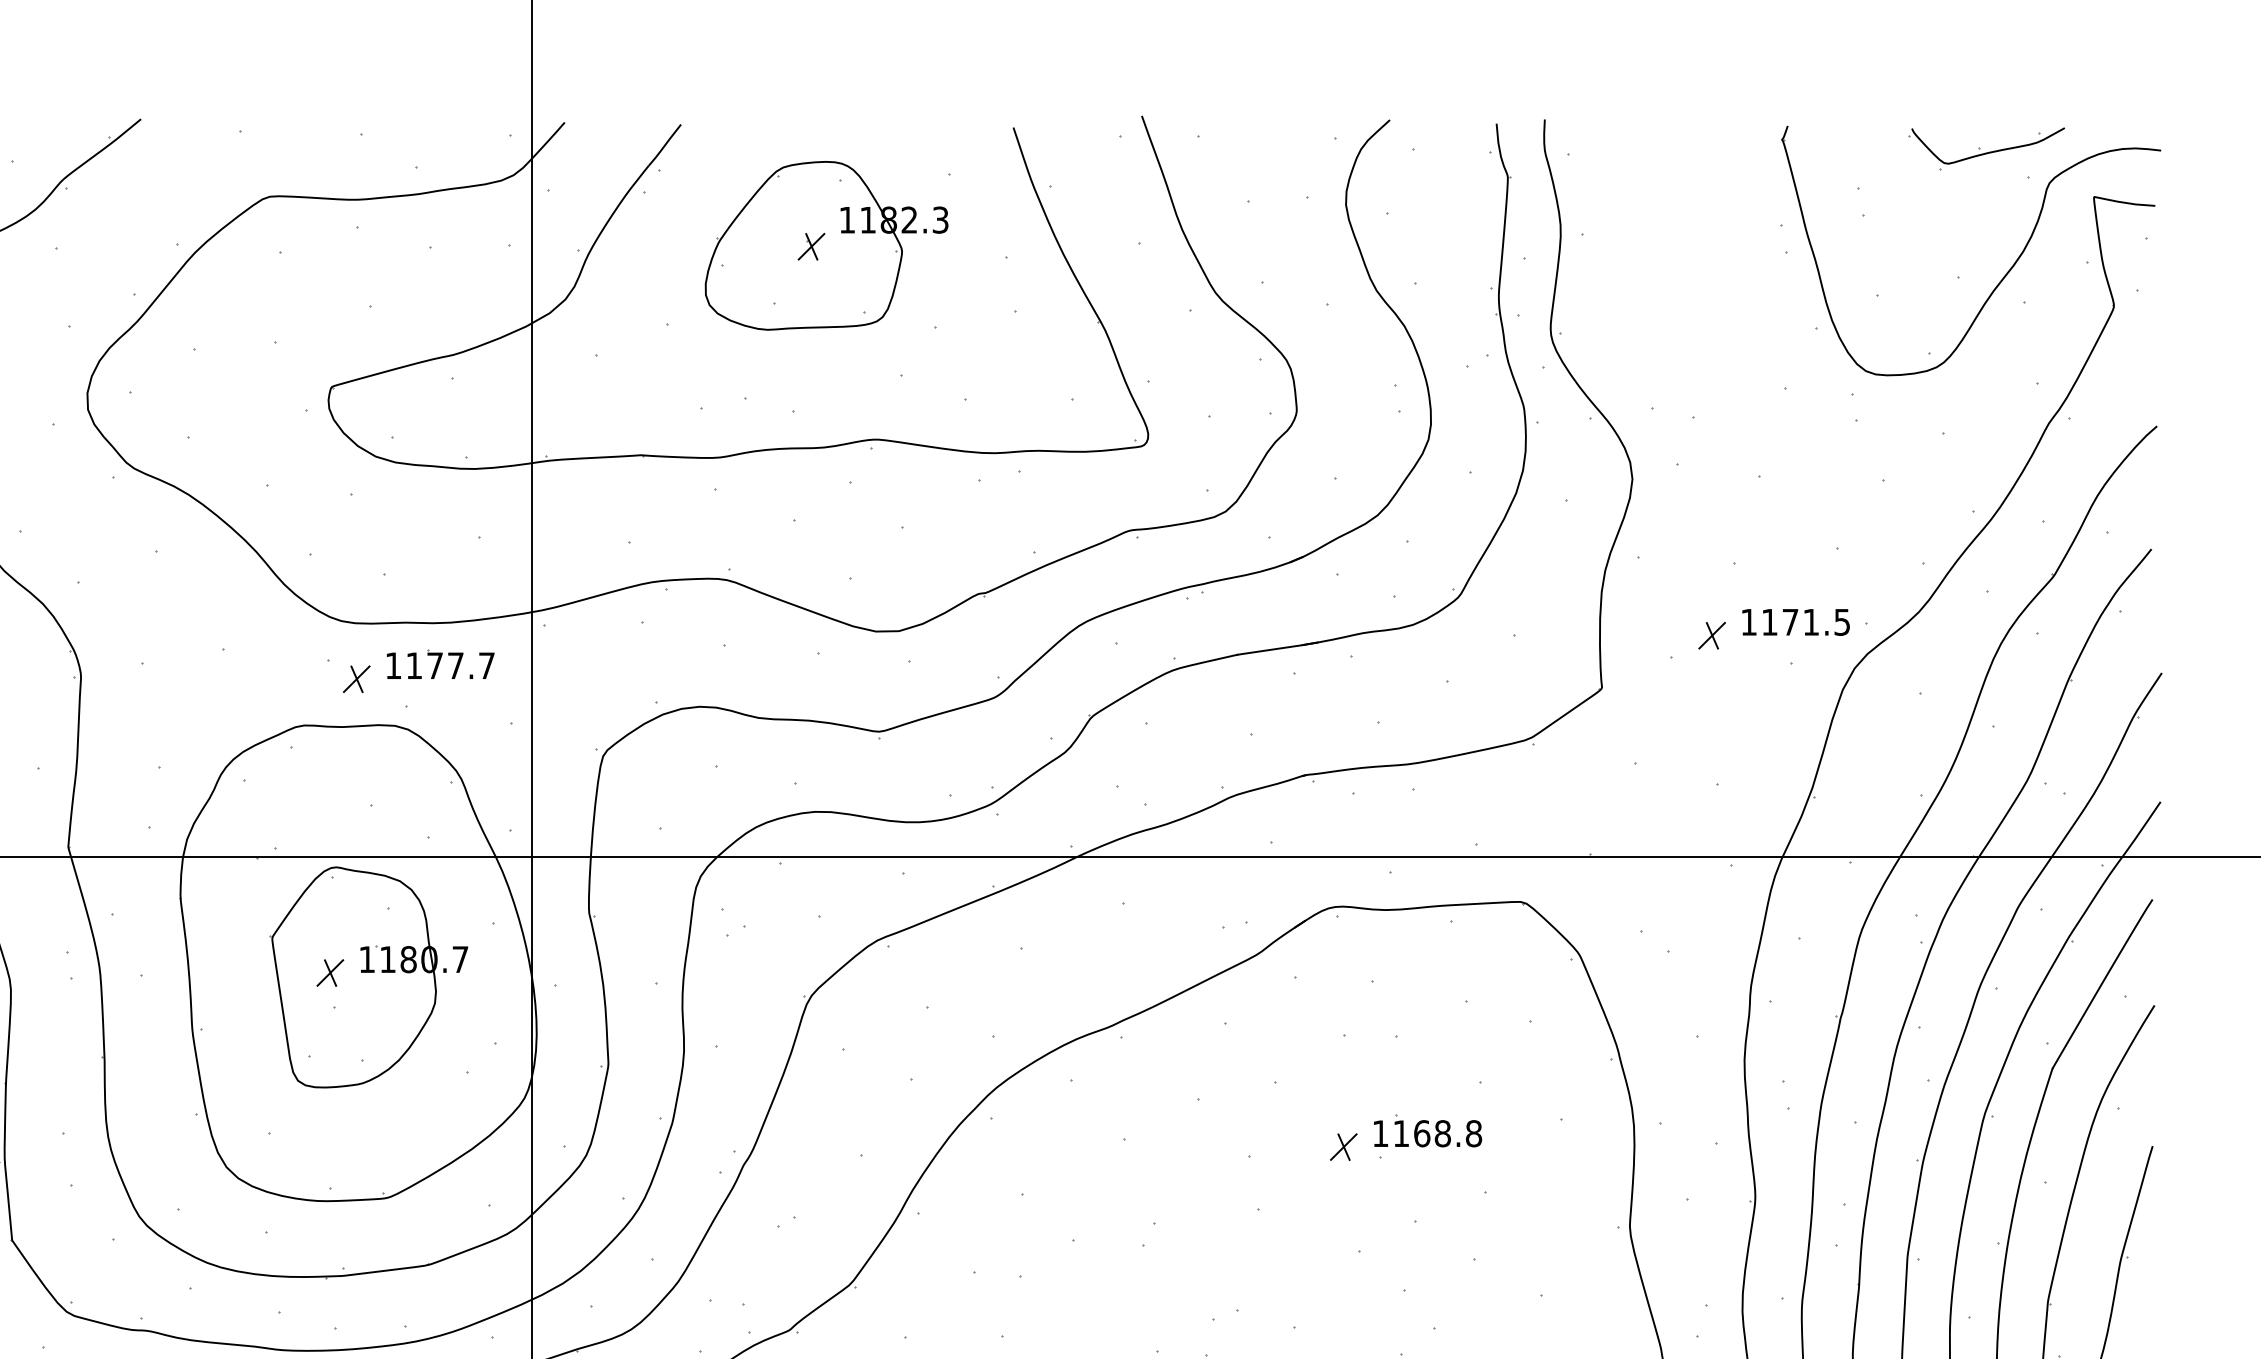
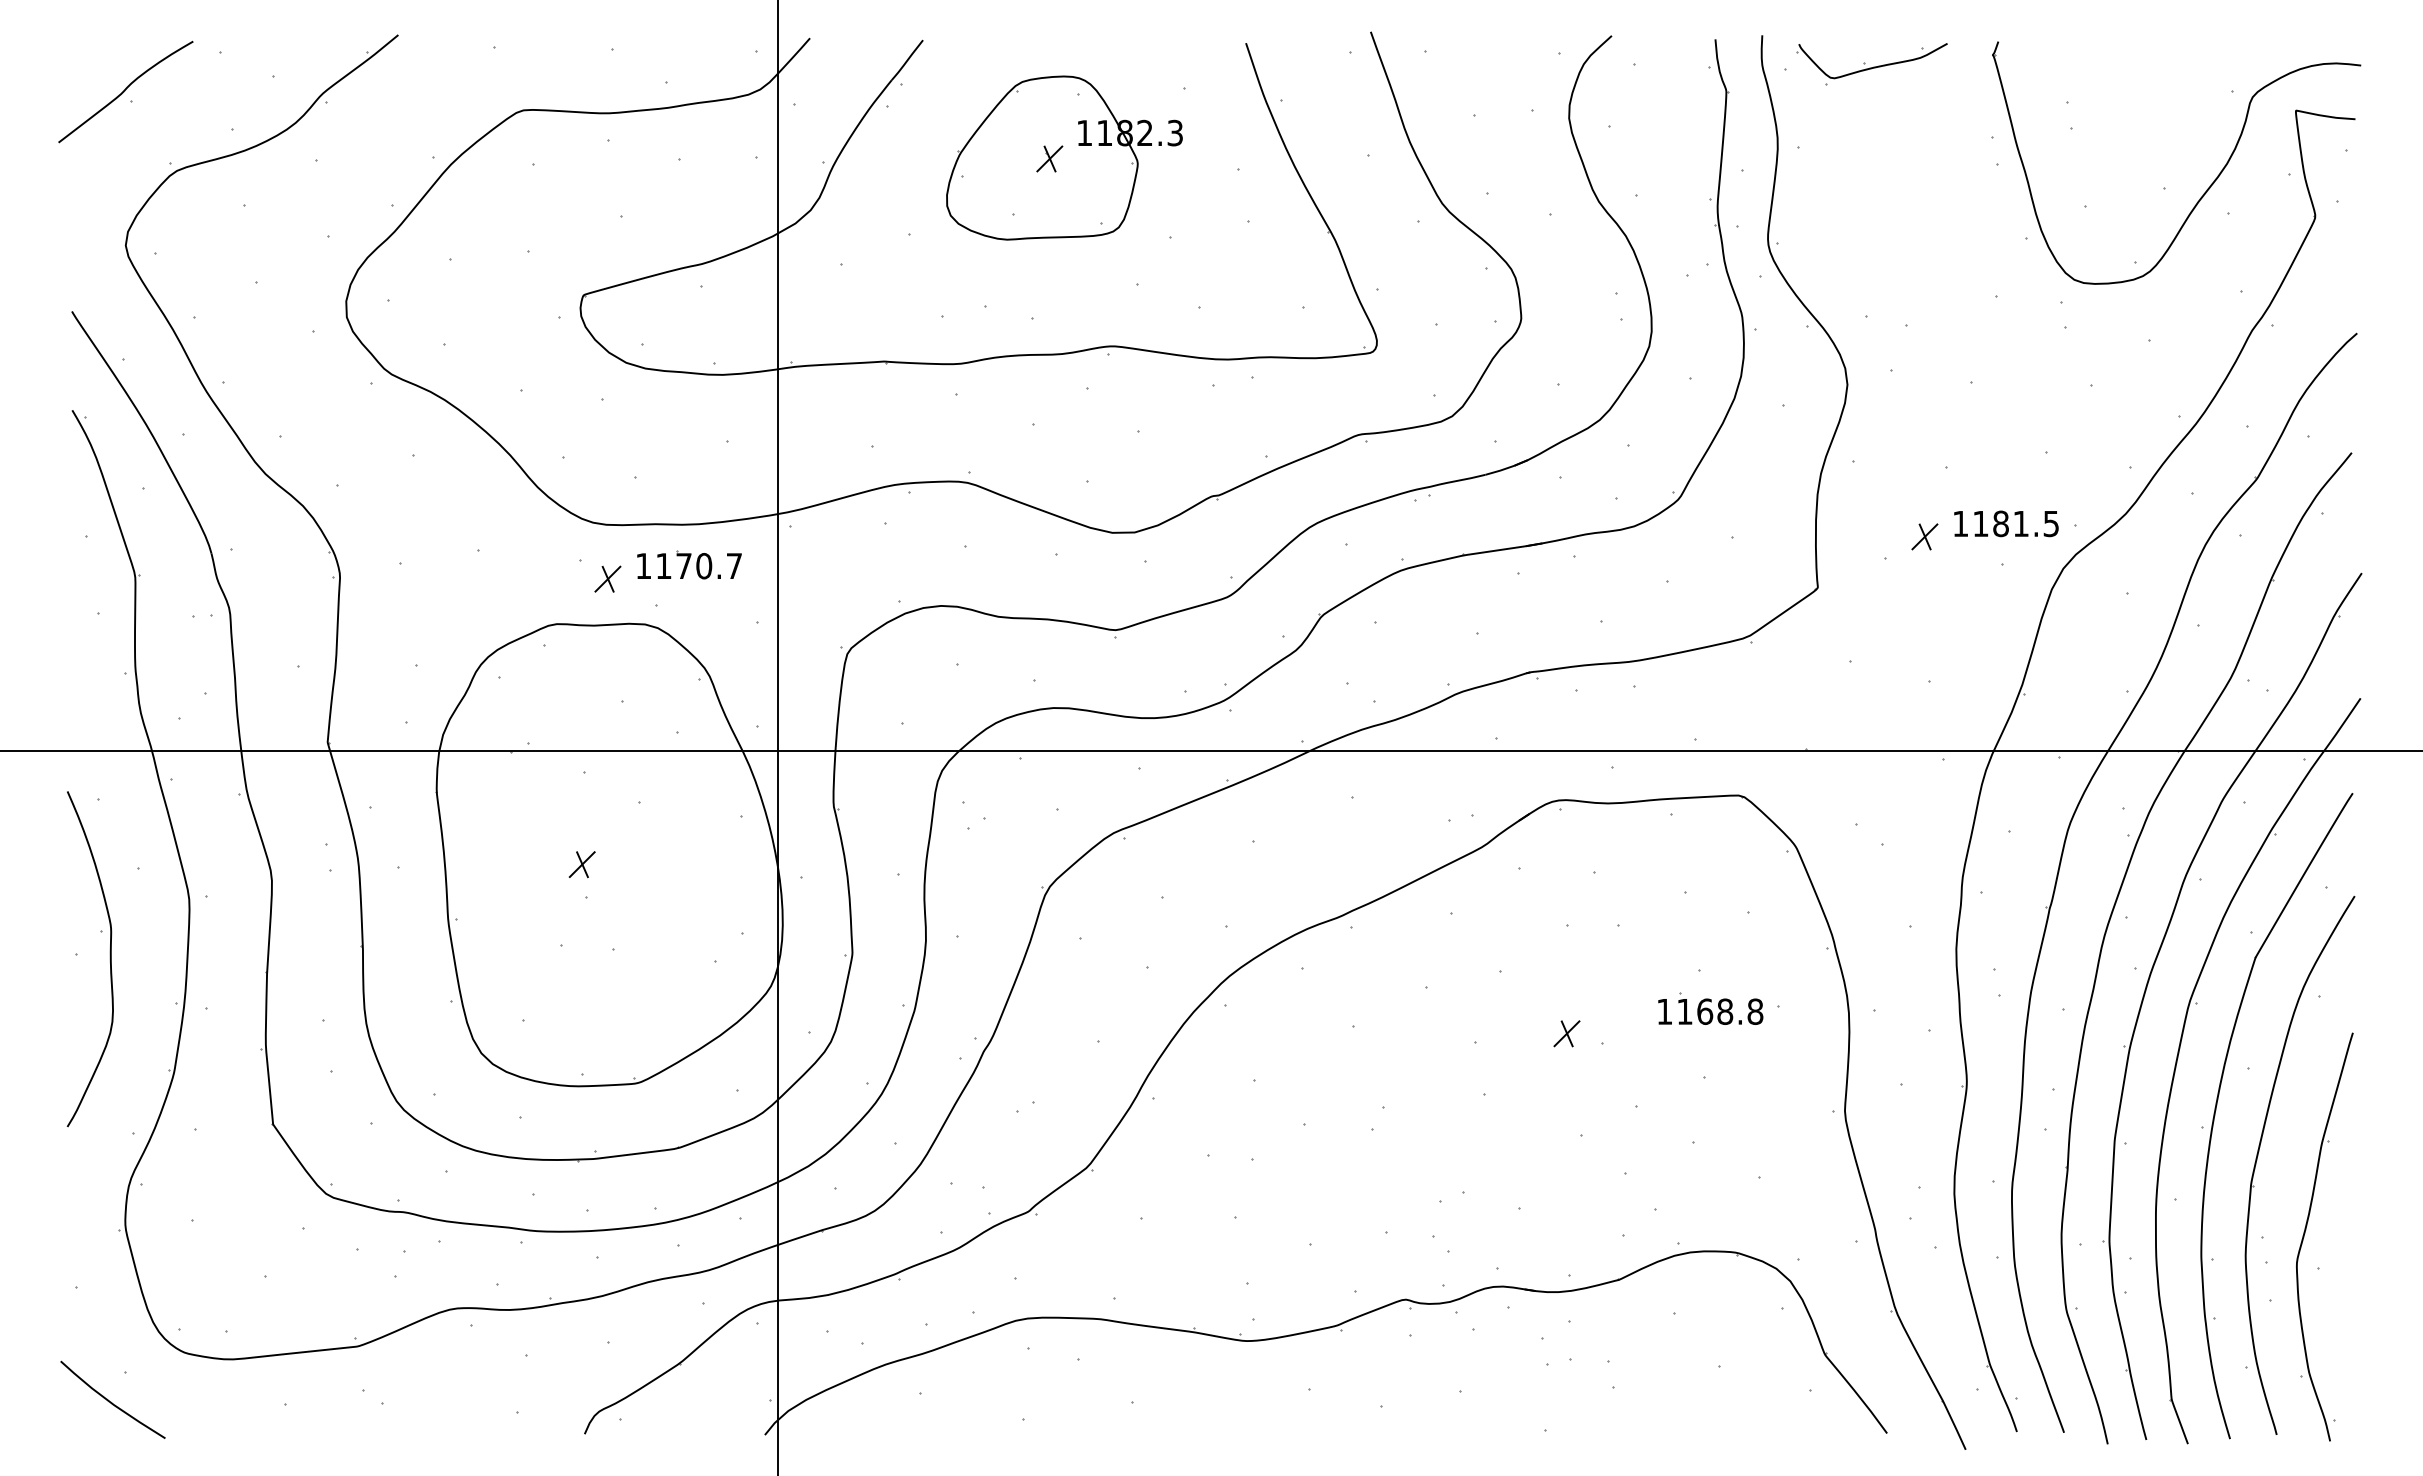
part: (1986, 149) -> (1871, 64), moved
text: (1789, 621) -> (2000, 523), 1171.5 -> 1181.5
text: (456, 666) -> (704, 566), 1177.7 -> 1170.7
part: (368, 977) -> (619, 868), removed
part: (1427, 1130) -> (1710, 1008), moved

